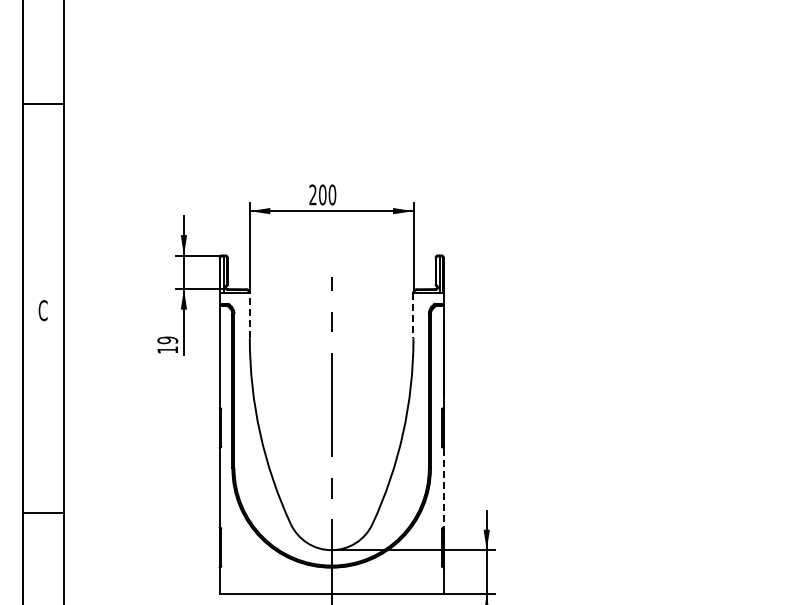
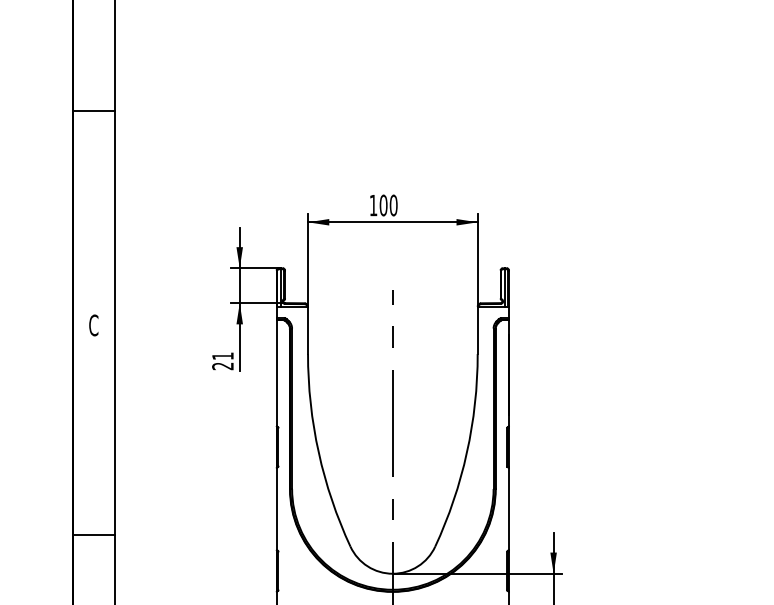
text: (312, 194) -> (373, 205), 200 -> 100
line: (249, 315) -> (307, 330), dashed -> solid
line: (413, 315) -> (477, 330), dashed -> solid
text: (167, 344) -> (222, 360), 19 -> 21
line: (443, 488) -> (508, 509), dashed -> solid

